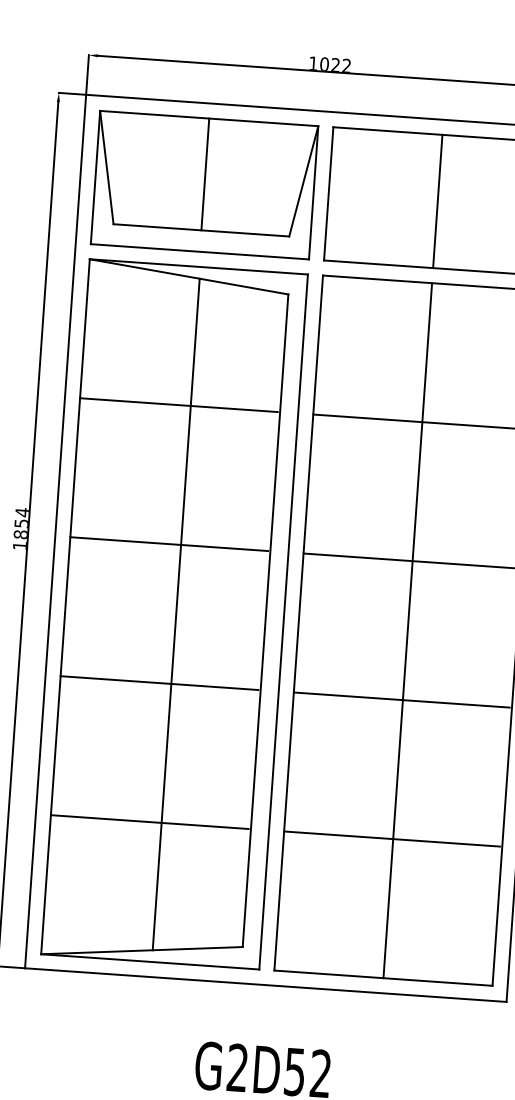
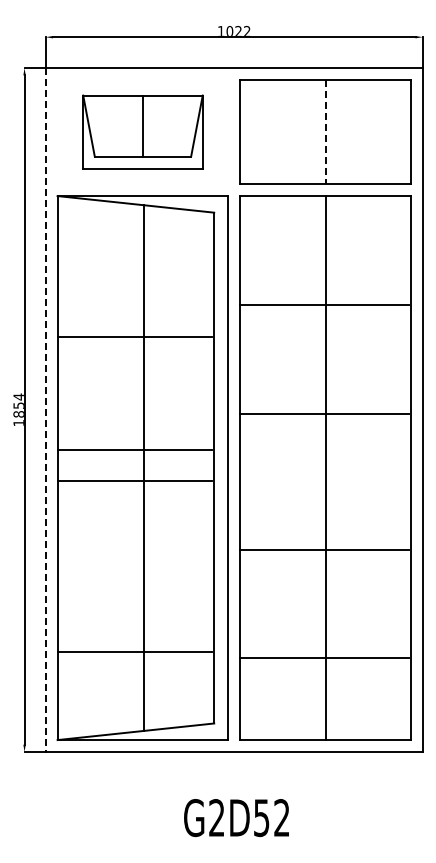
part: (203, 184) -> (142, 131), size x0.7
line: (437, 201) -> (325, 132), solid -> dashed
line: (178, 404) -> (134, 336), moved
line: (55, 532) -> (45, 410), solid -> dashed
line: (168, 543) -> (134, 449), moved
line: (158, 683) -> (134, 481), moved
line: (401, 700) -> (324, 550), moved
line: (149, 822) -> (134, 652), moved
line: (391, 839) -> (324, 658), moved

